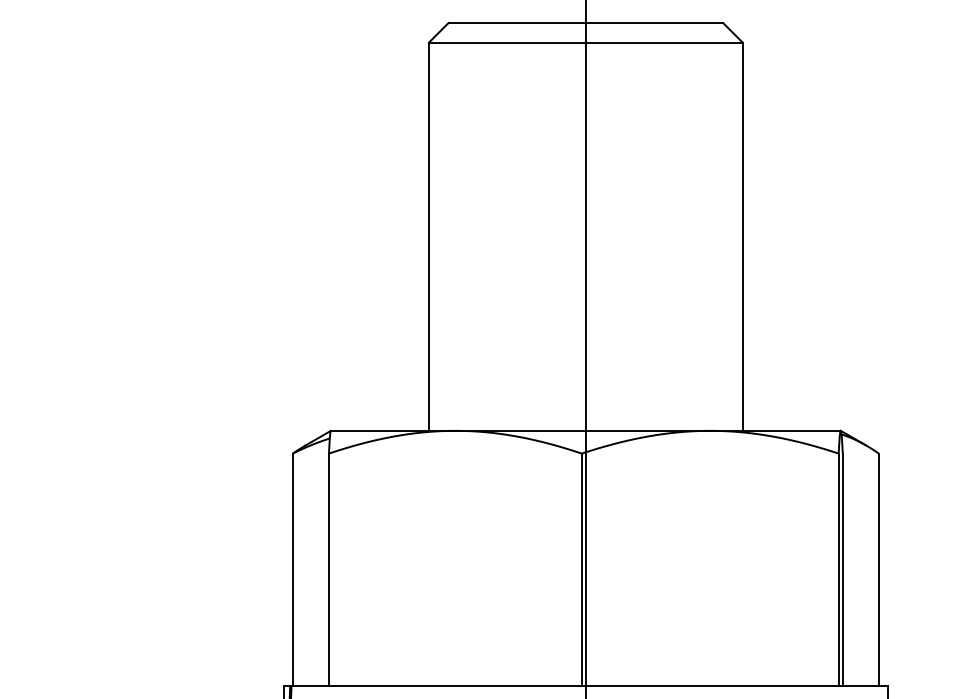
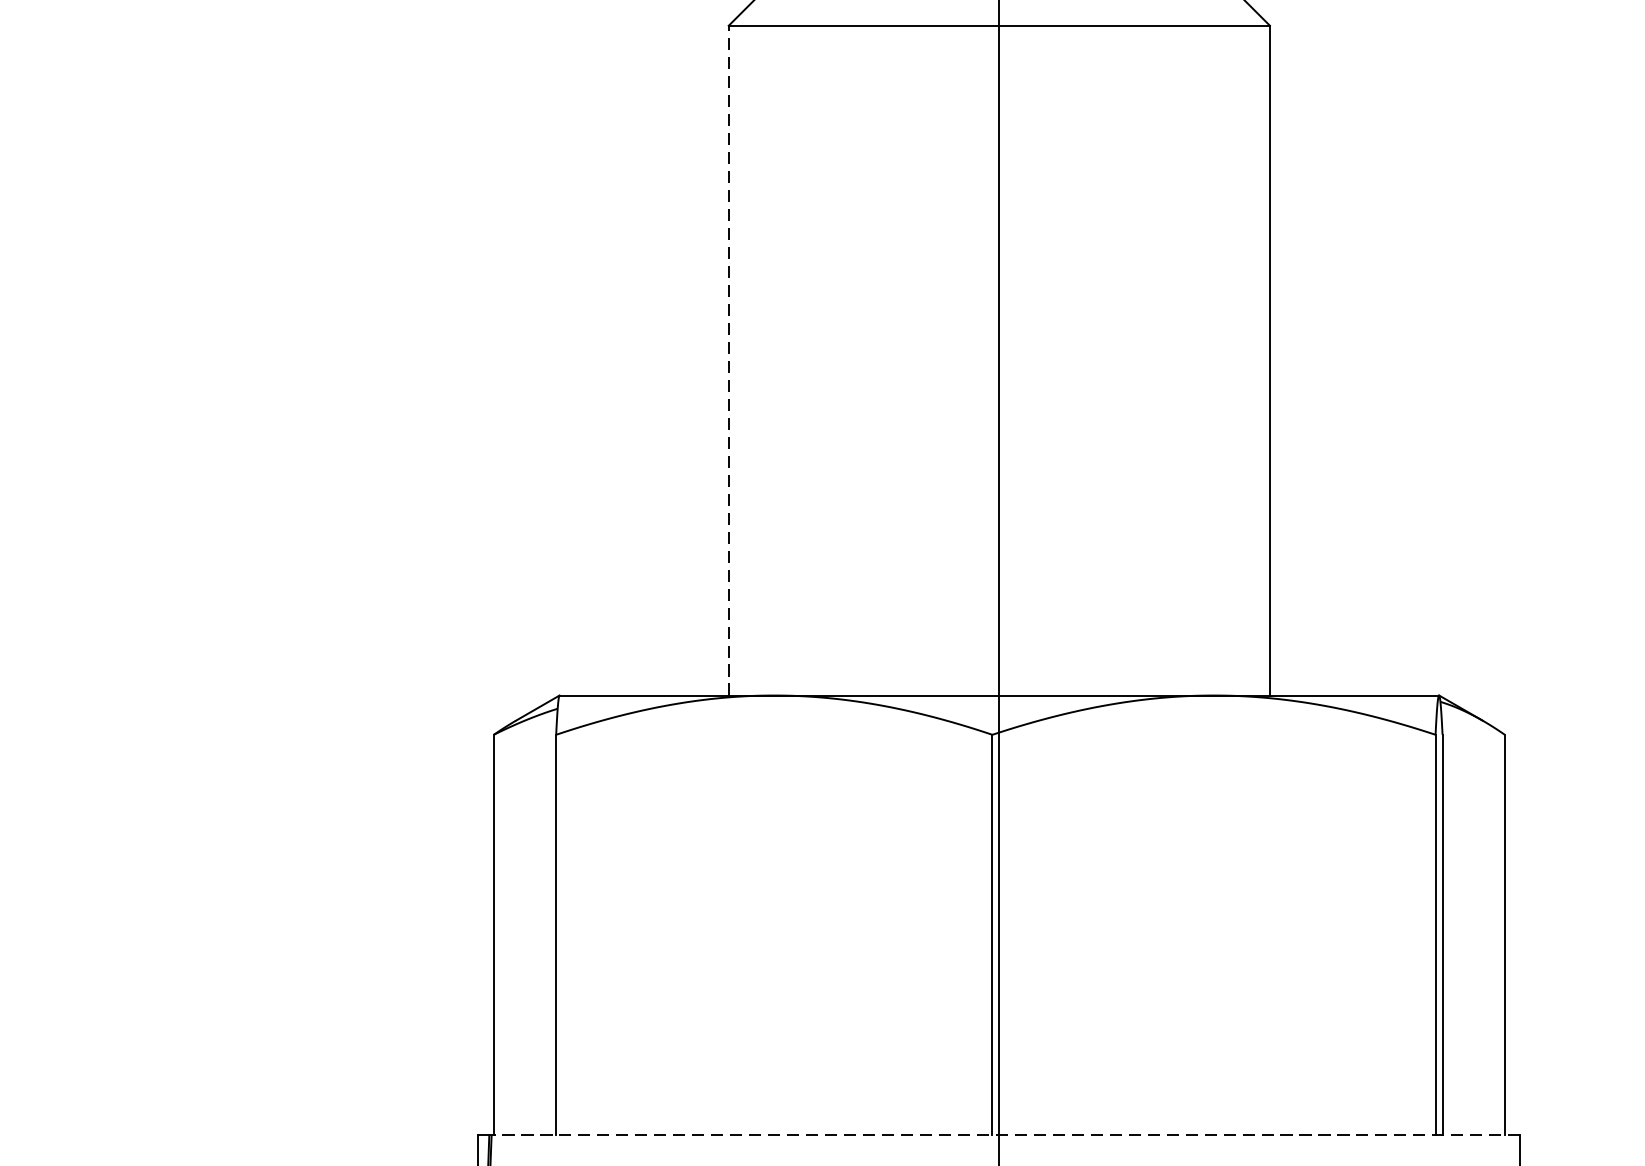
line: (428, 236) -> (727, 360), solid -> dashed
line: (589, 685) -> (1005, 1134), solid -> dashed

